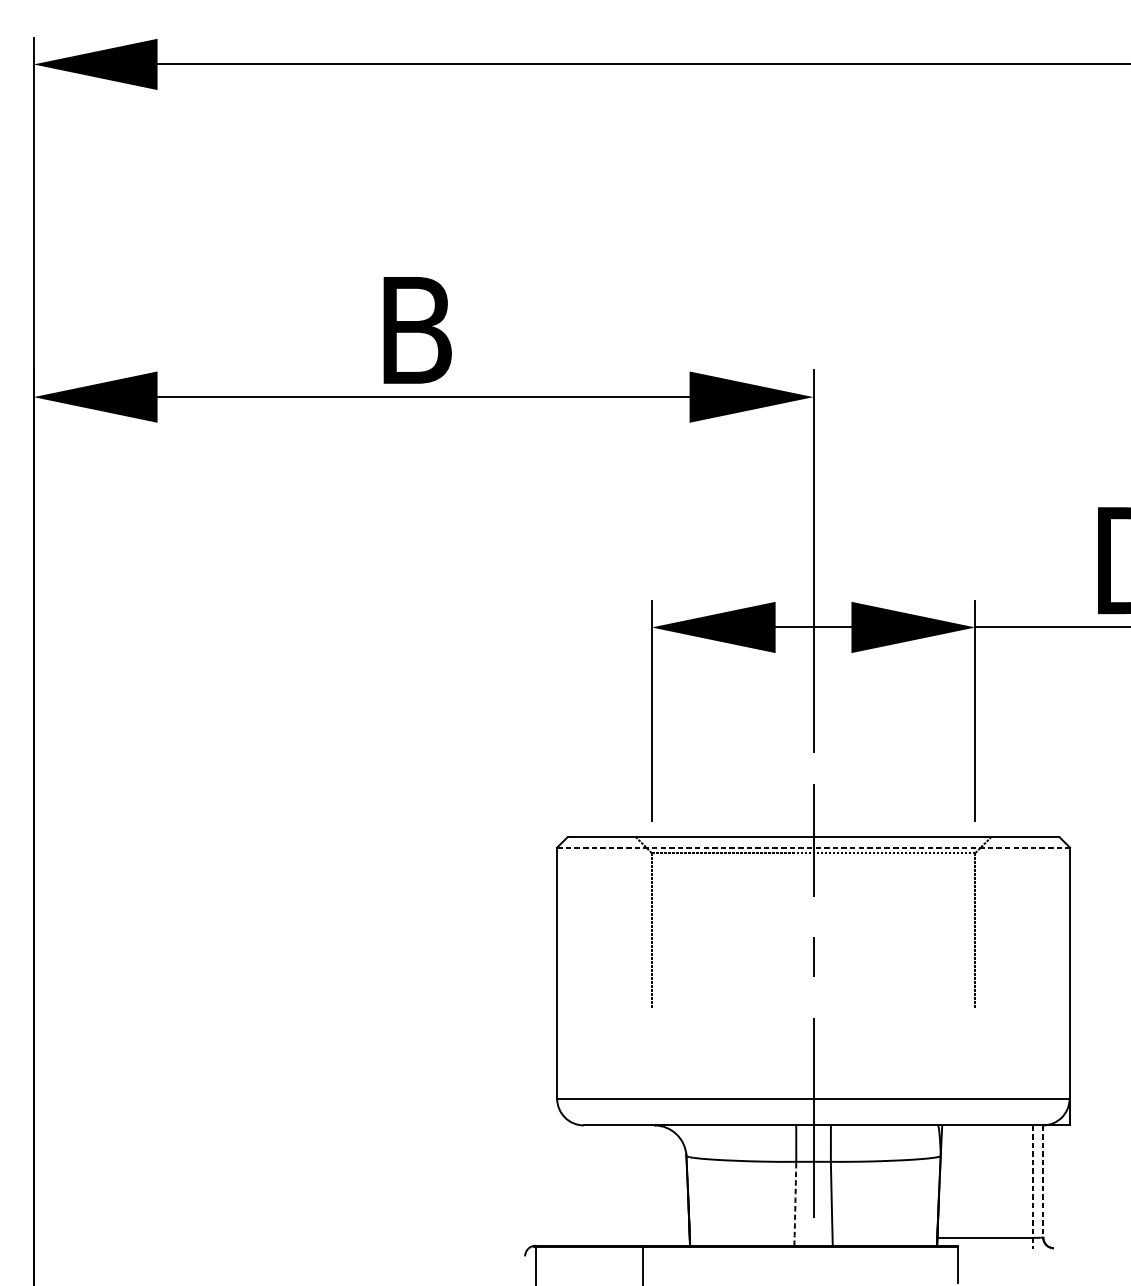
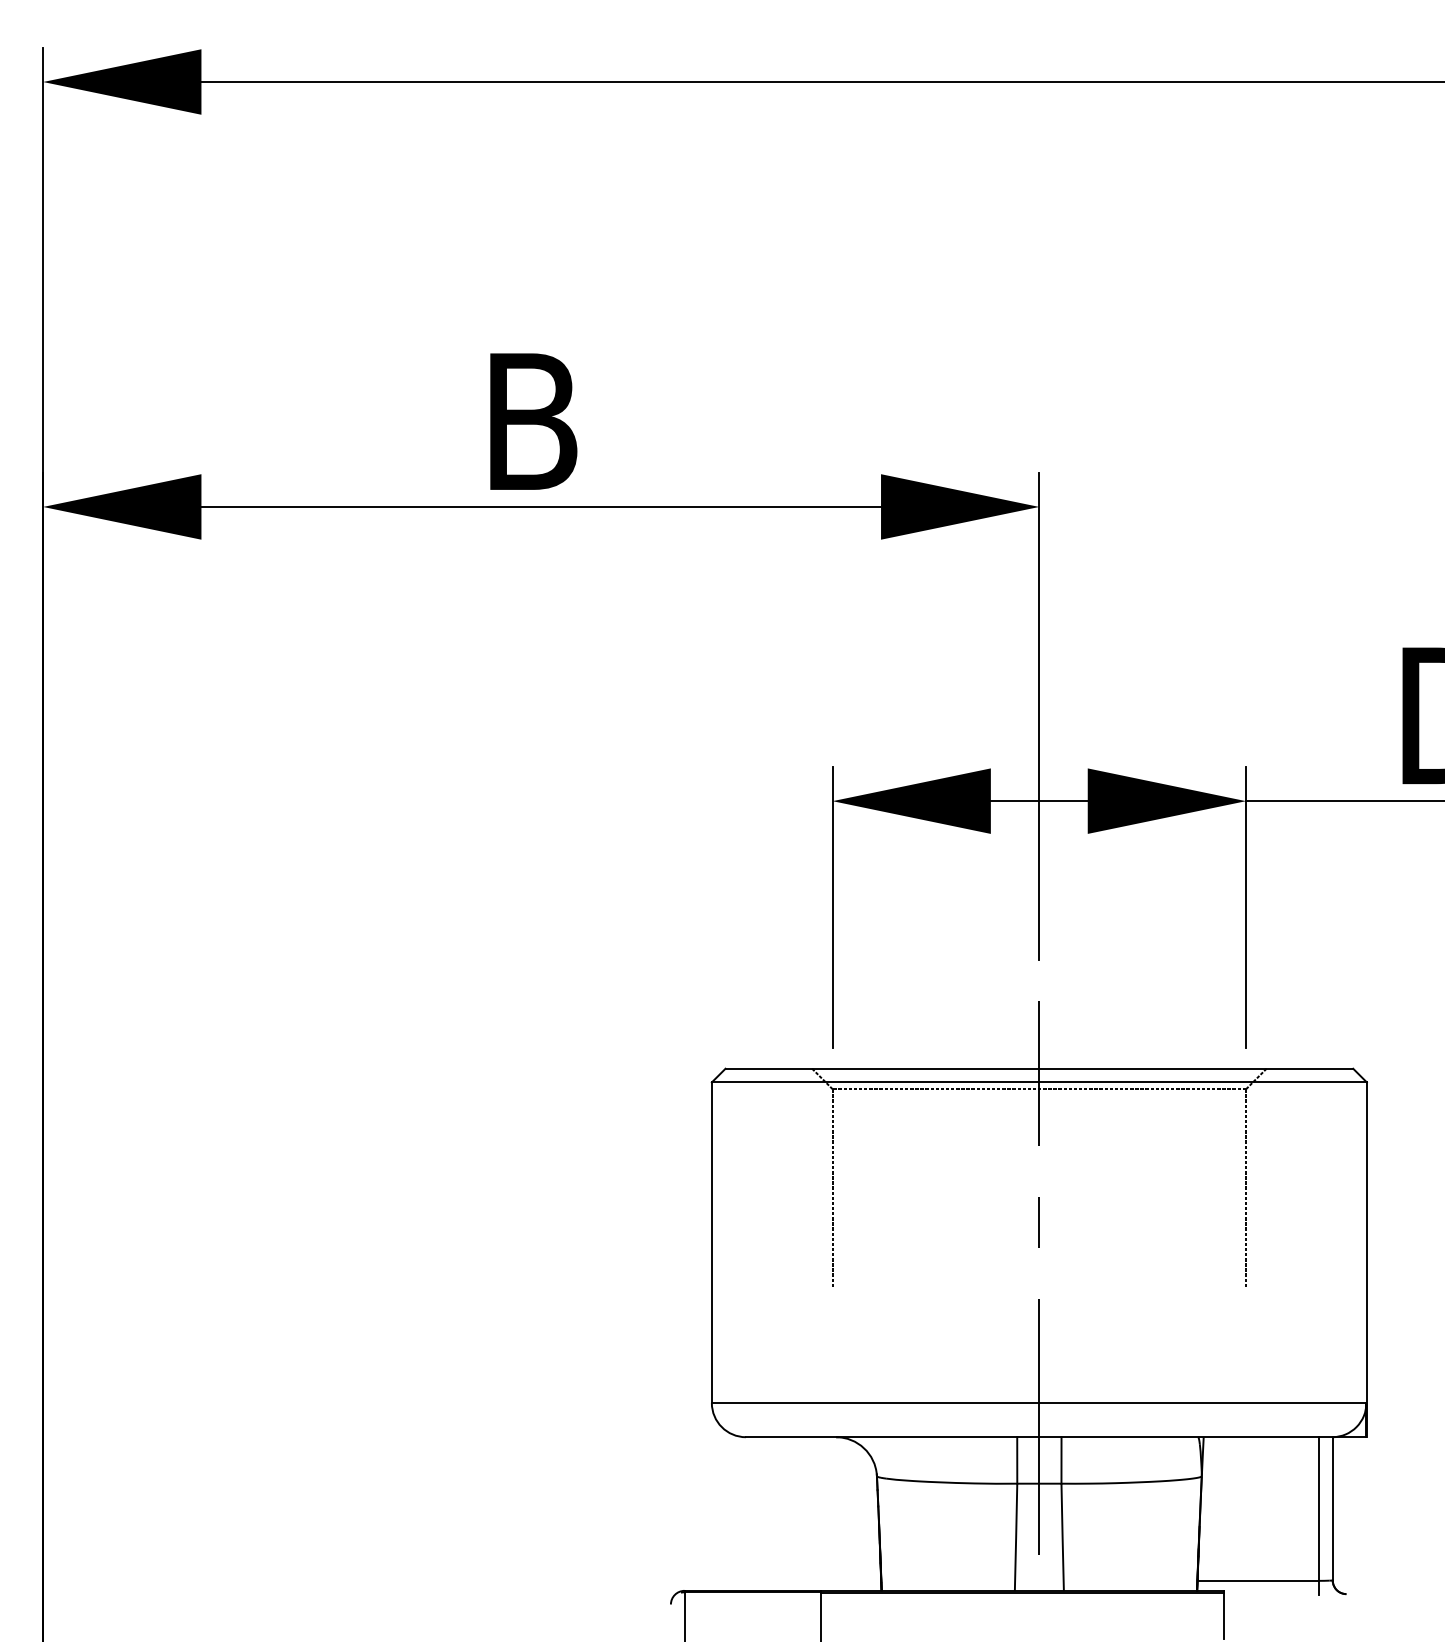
line: (813, 847) -> (1039, 1082), dashed -> solid
line: (1043, 1181) -> (1332, 1508), dashed -> solid
line: (1032, 1186) -> (1319, 1515), dashed -> solid
arc: (795, 1203) -> (1016, 1537), dashed -> solid

